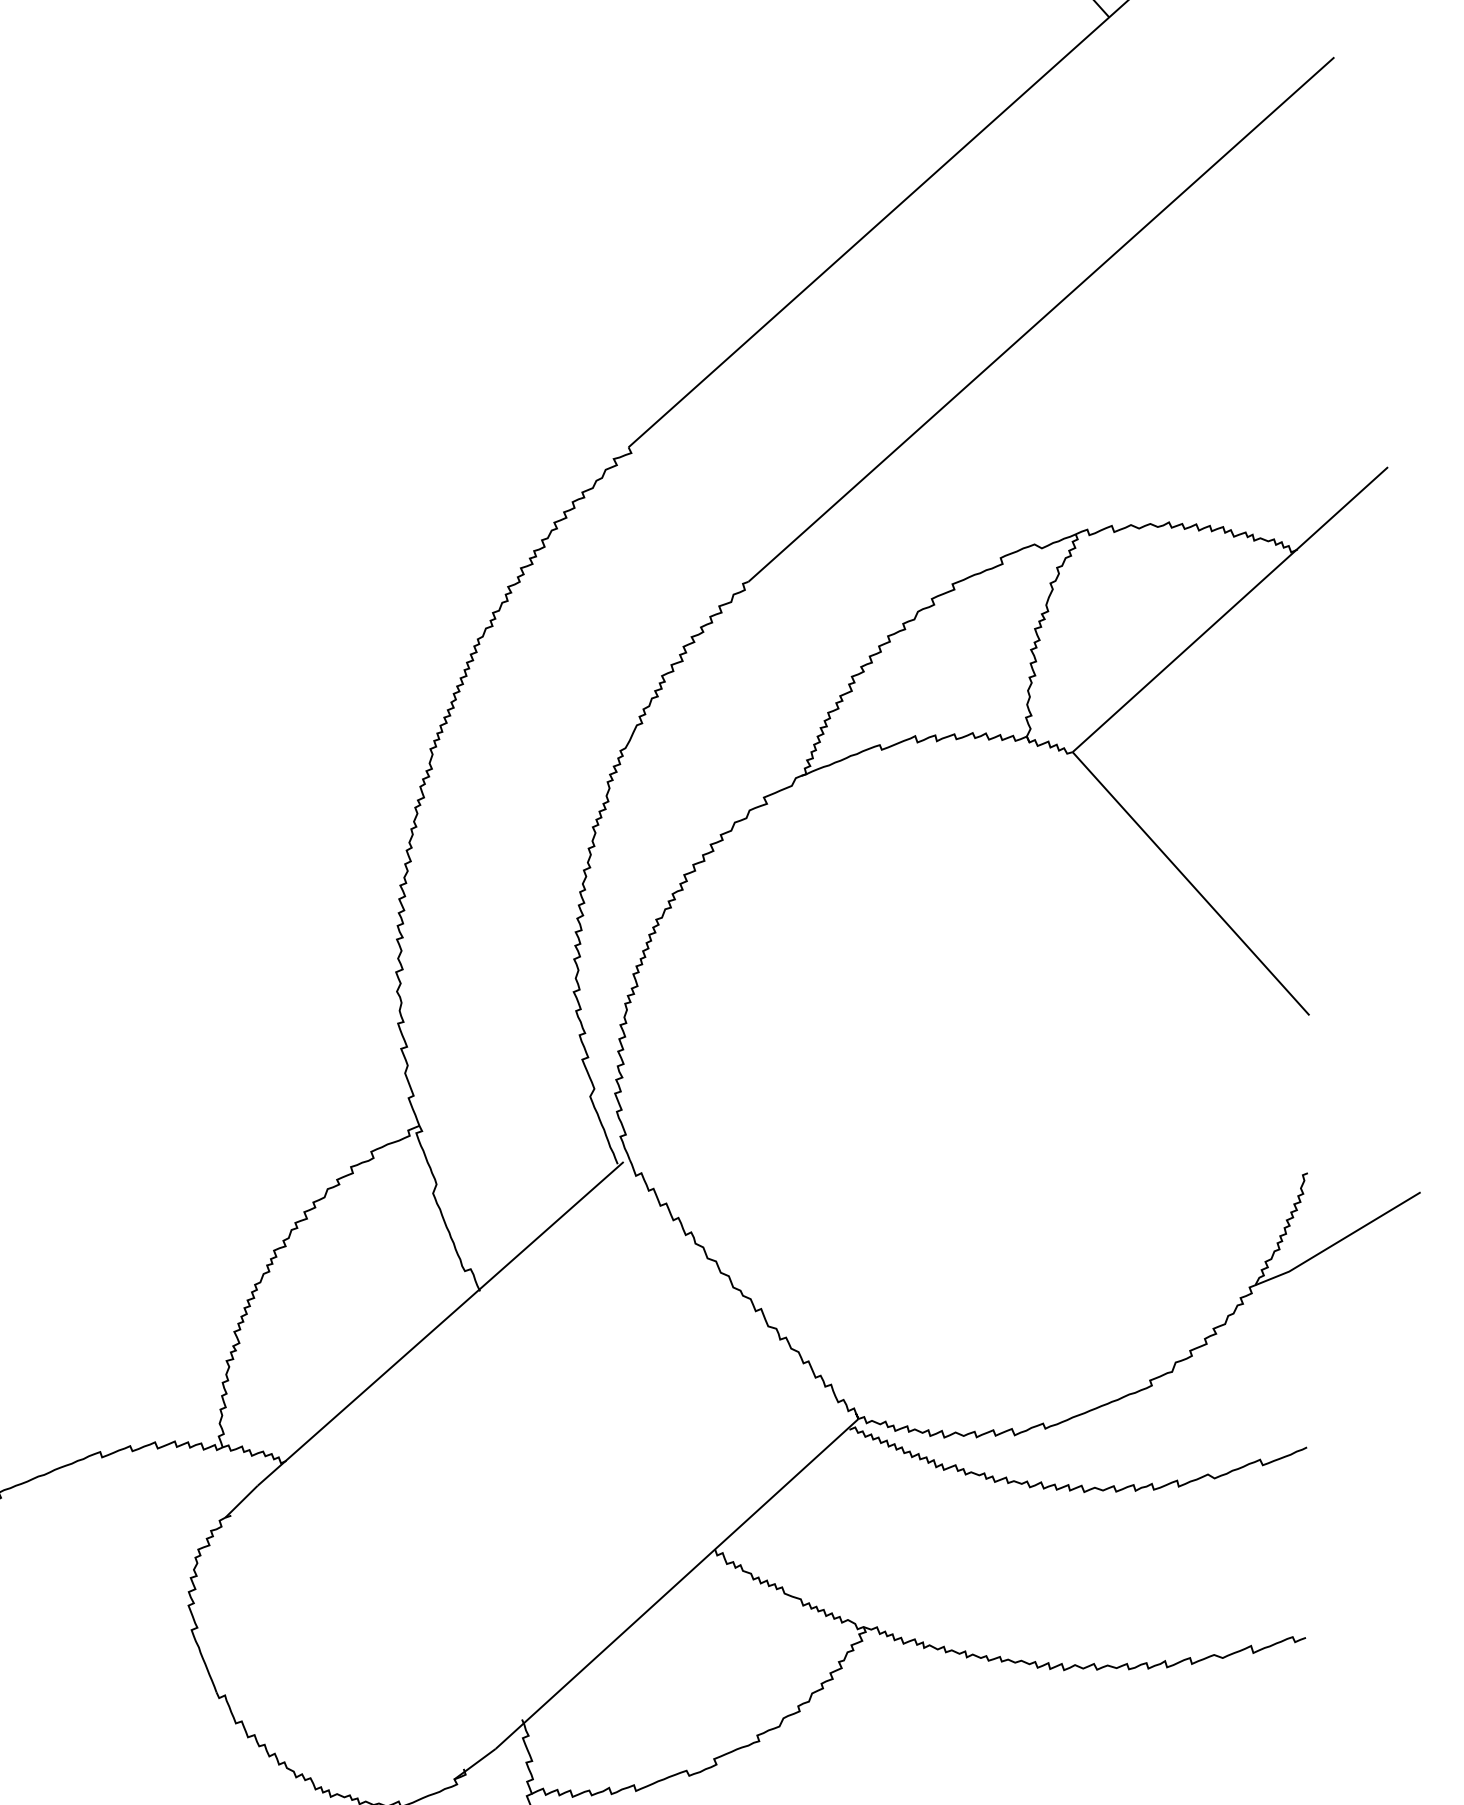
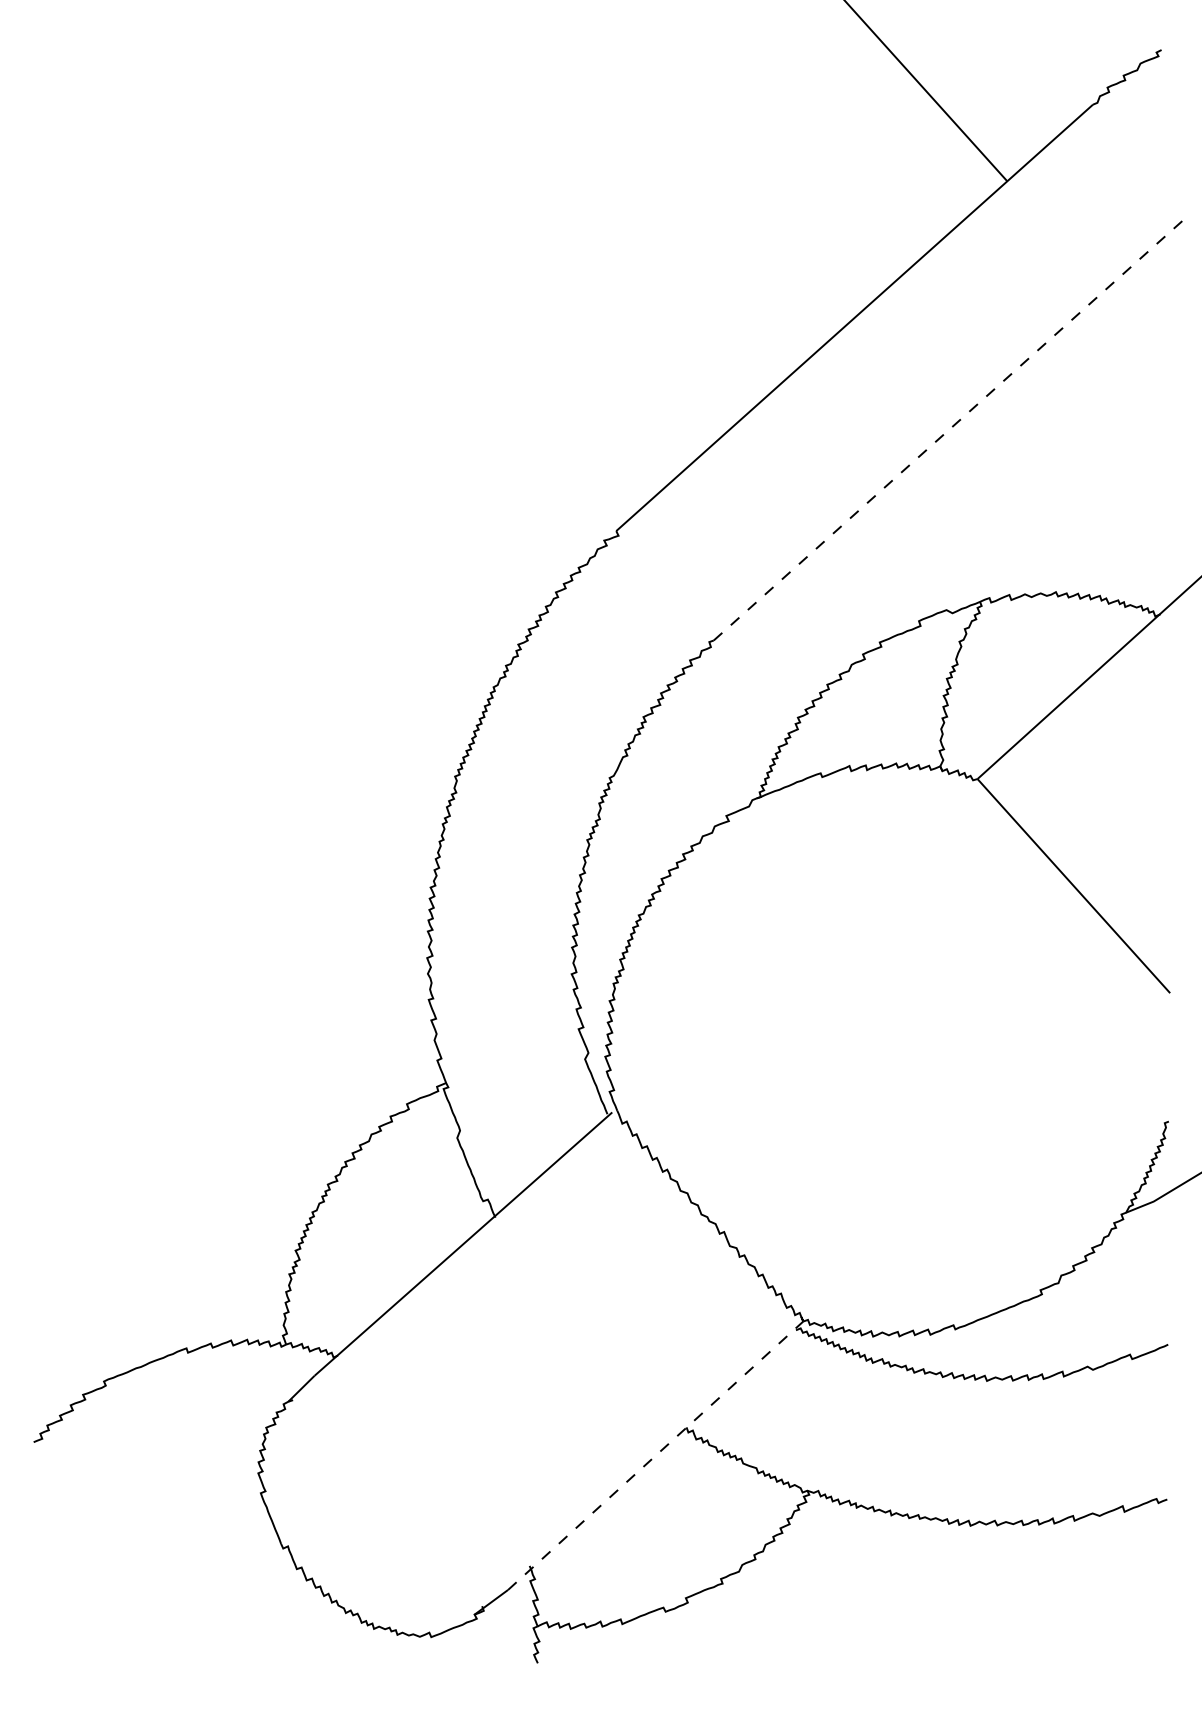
line: (1041, 319) -> (952, 427), solid -> dashed
line: (678, 1583) -> (656, 1455), solid -> dashed

